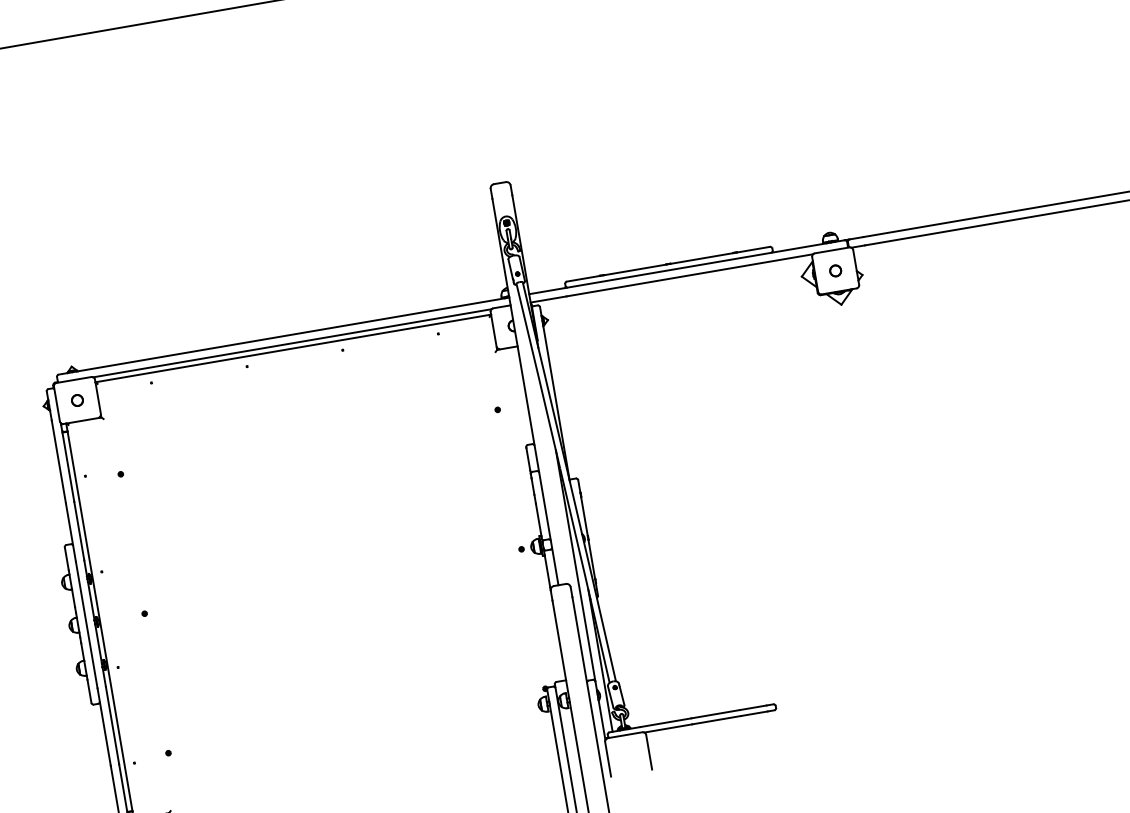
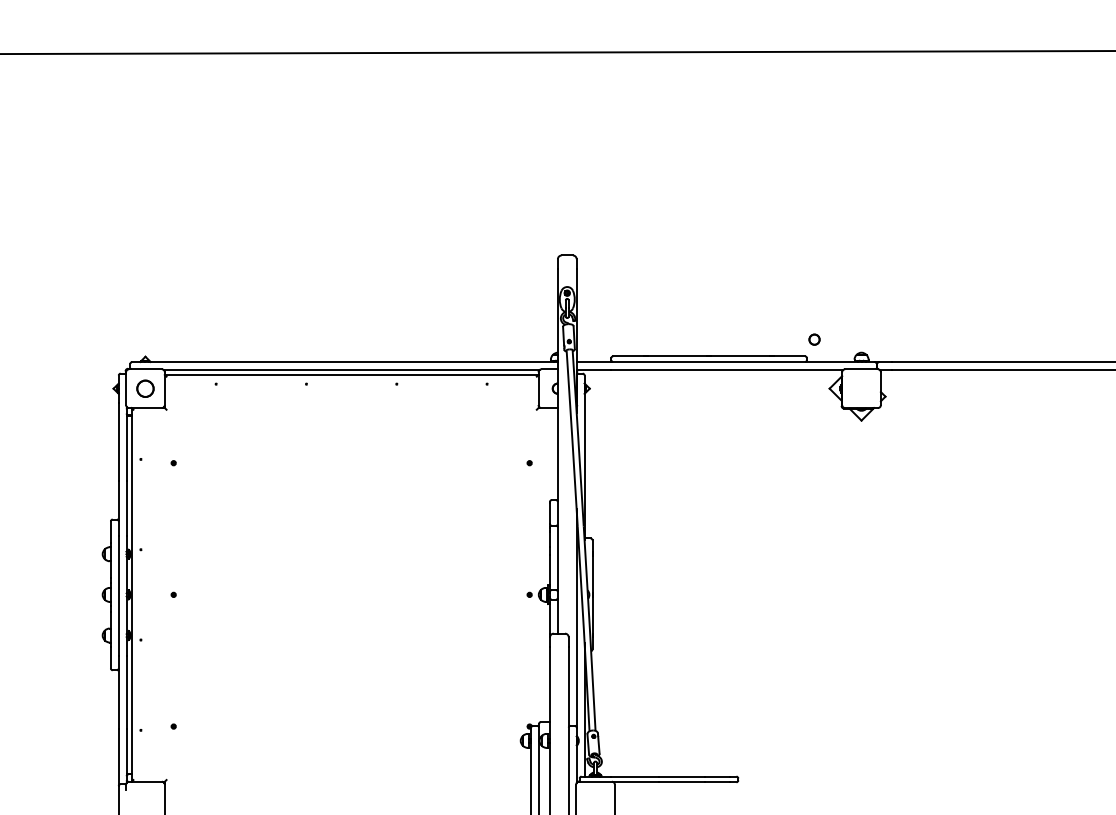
circle: (835, 270) -> (814, 339), moved
circle: (77, 400) -> (145, 388), size x1.6

